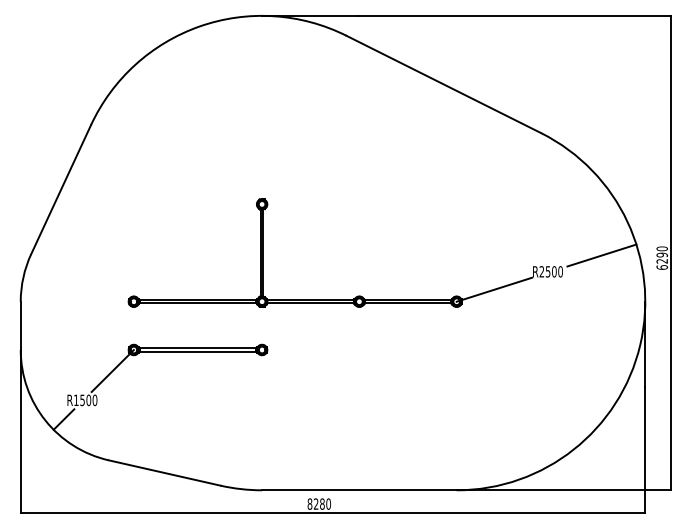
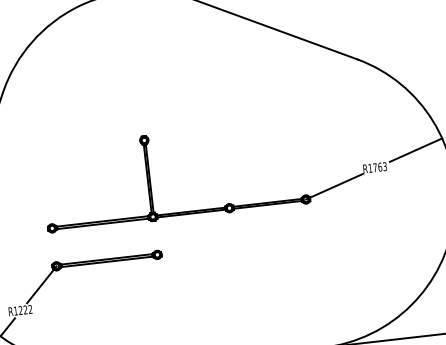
text: (550, 271) -> (377, 167), R2500 -> R1763
text: (88, 400) -> (25, 310), R1500 -> R1222

